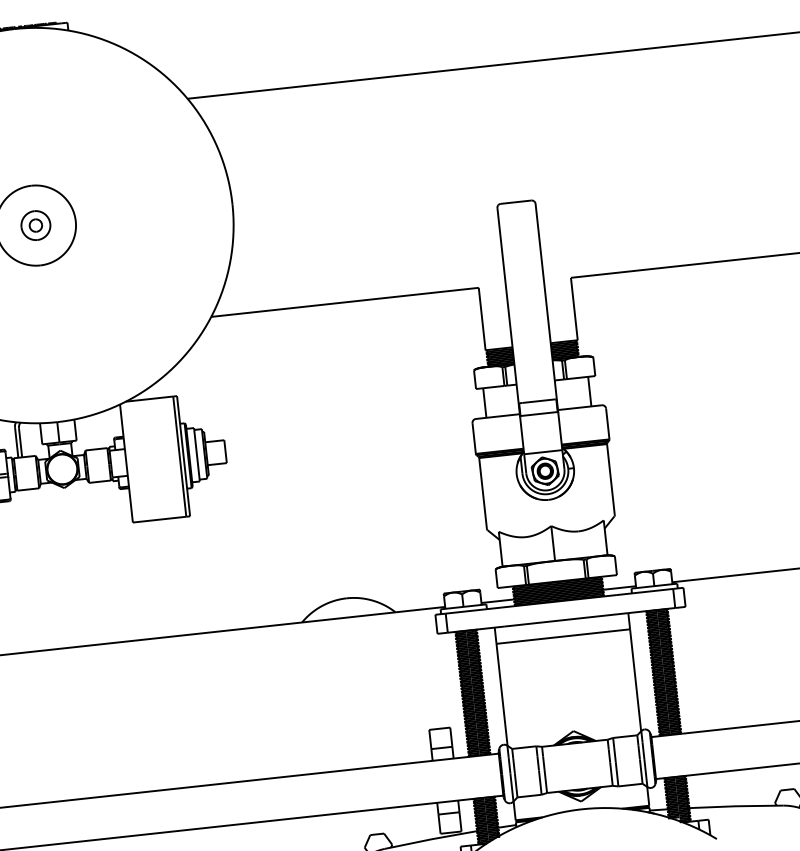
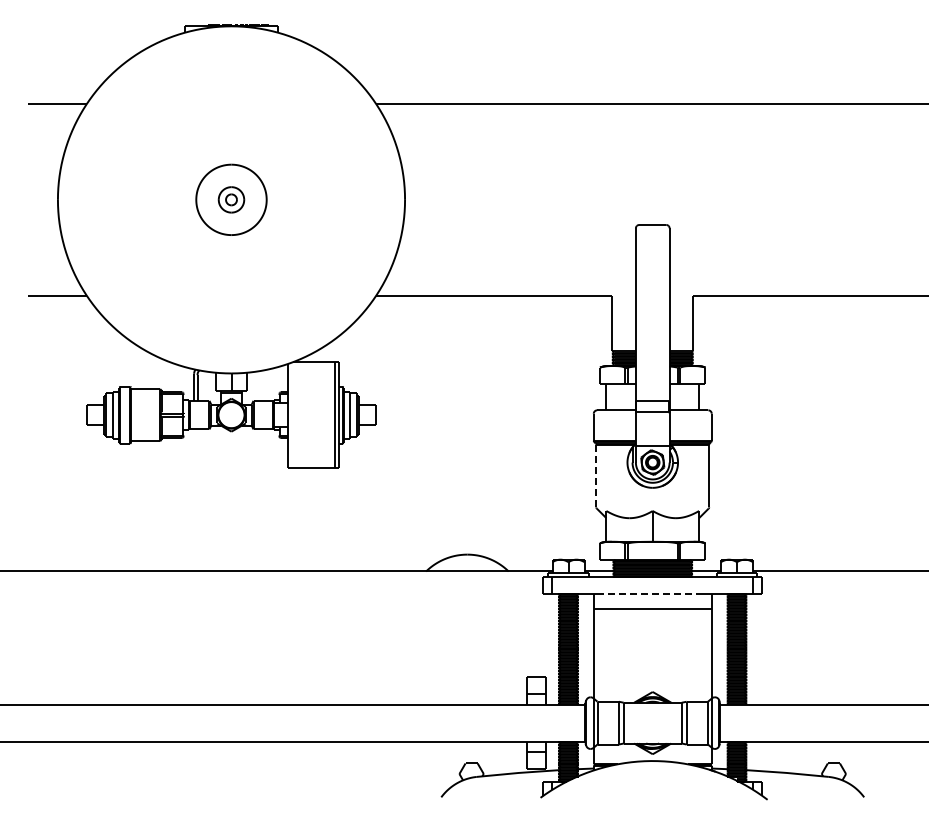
line: (483, 493) -> (596, 476), solid -> dashed
line: (561, 620) -> (652, 594), solid -> dashed

